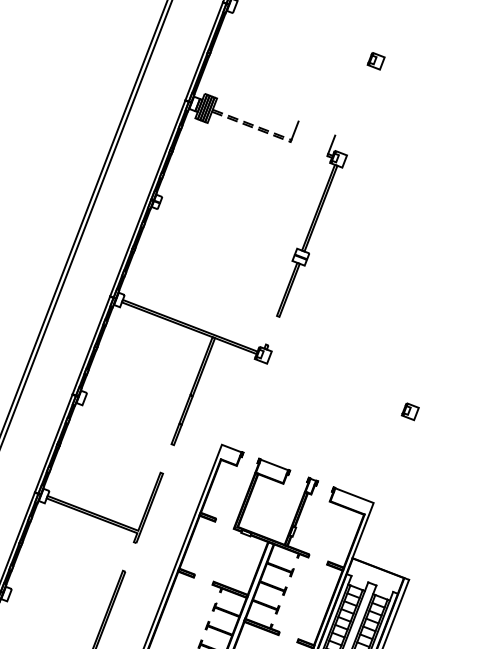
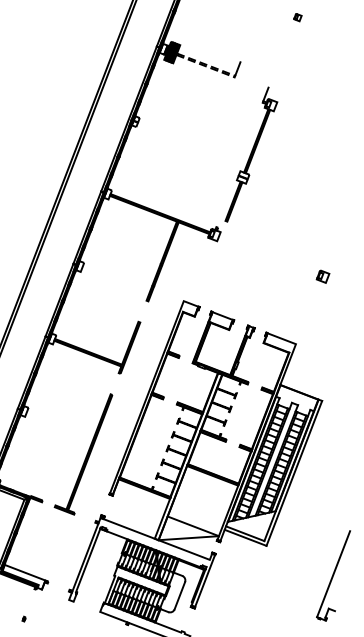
part: (375, 61) -> (297, 17), size x0.6
part: (312, 226) -> (251, 154), moved

